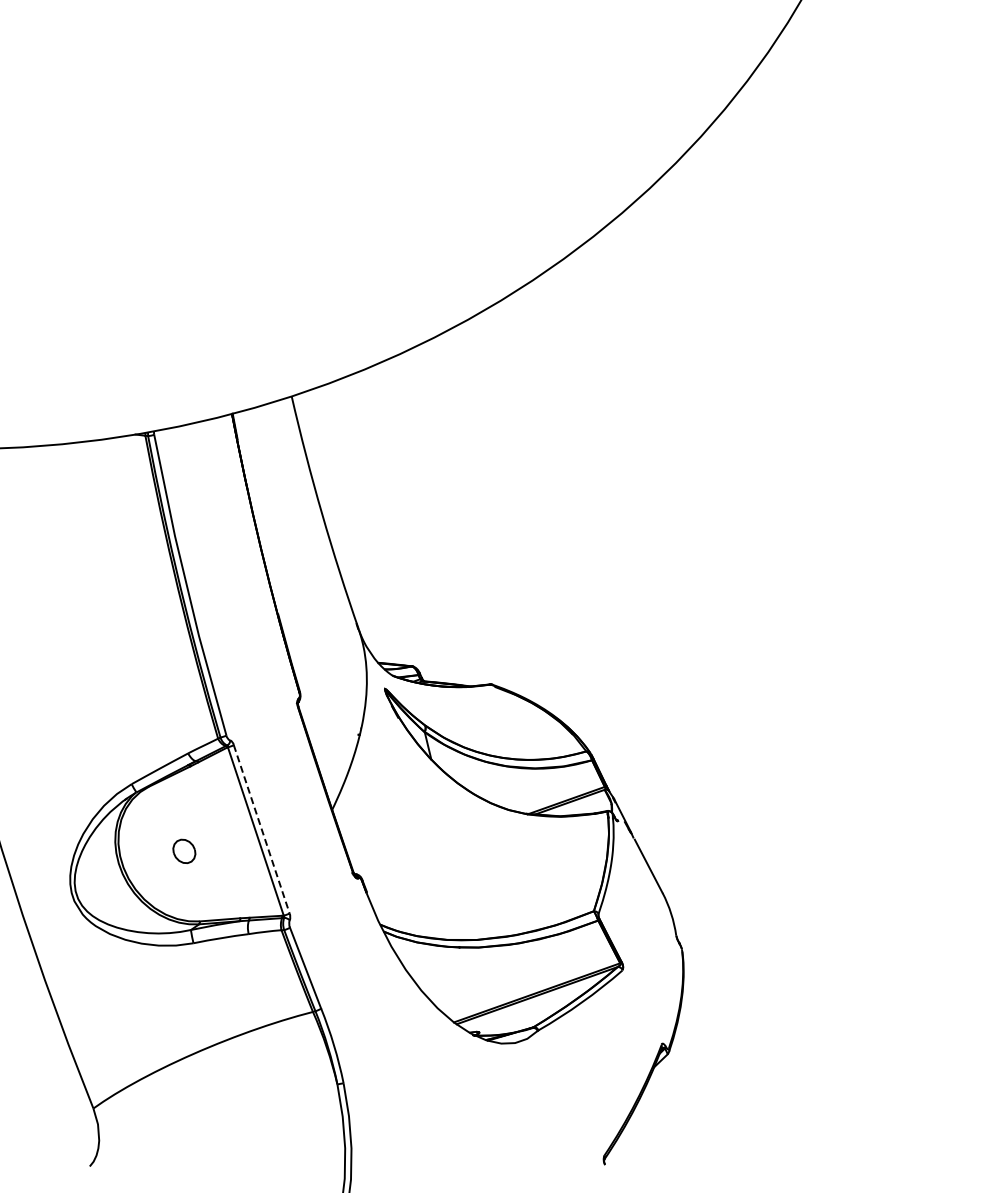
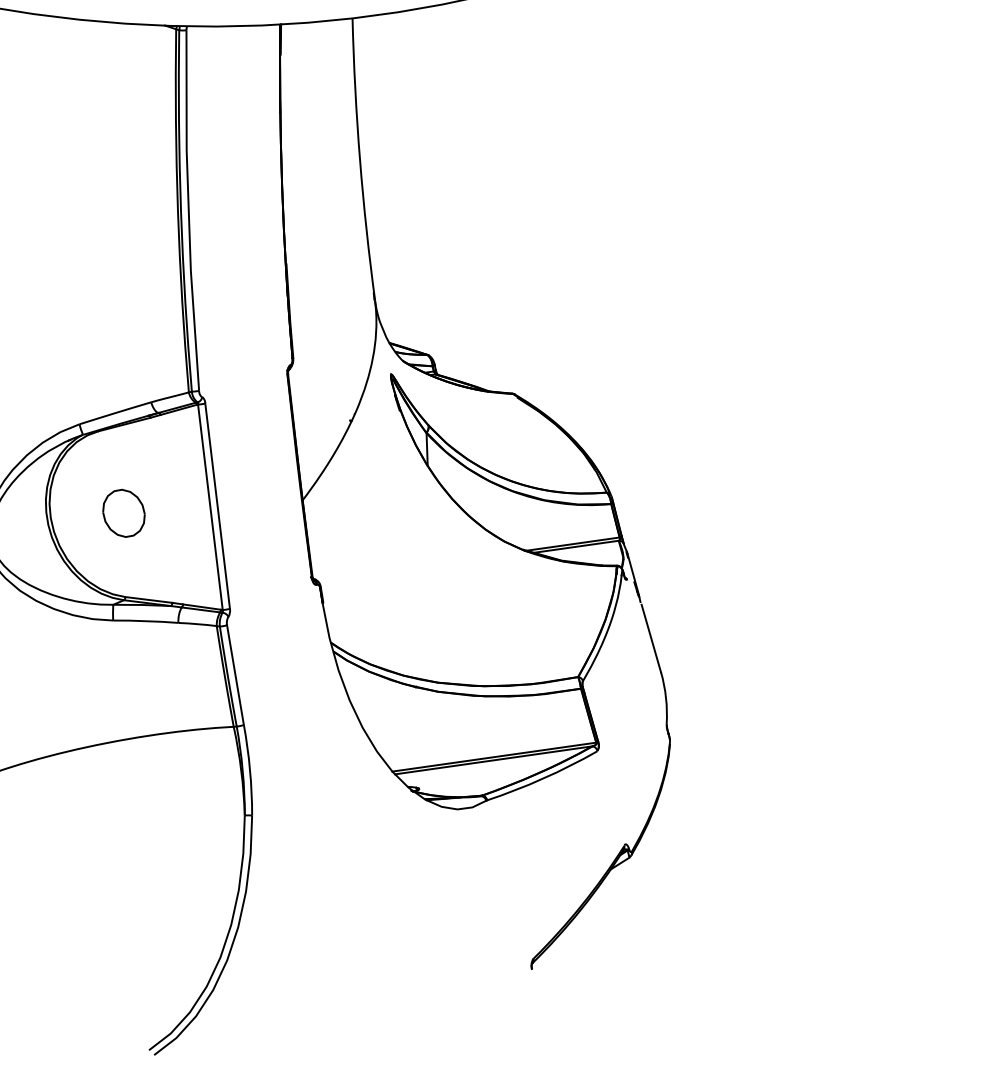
line: (261, 829) -> (217, 506), dashed -> solid
part: (184, 851) -> (124, 513), size x1.67

